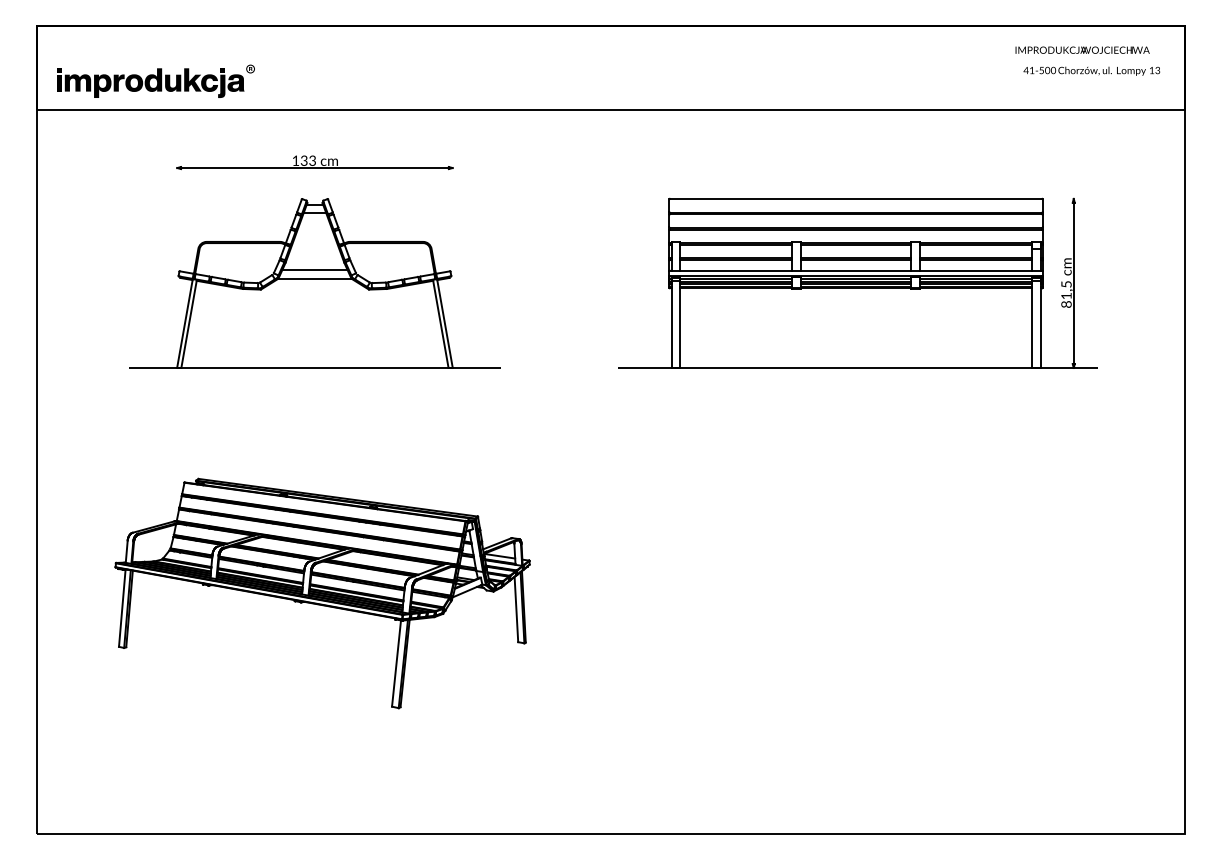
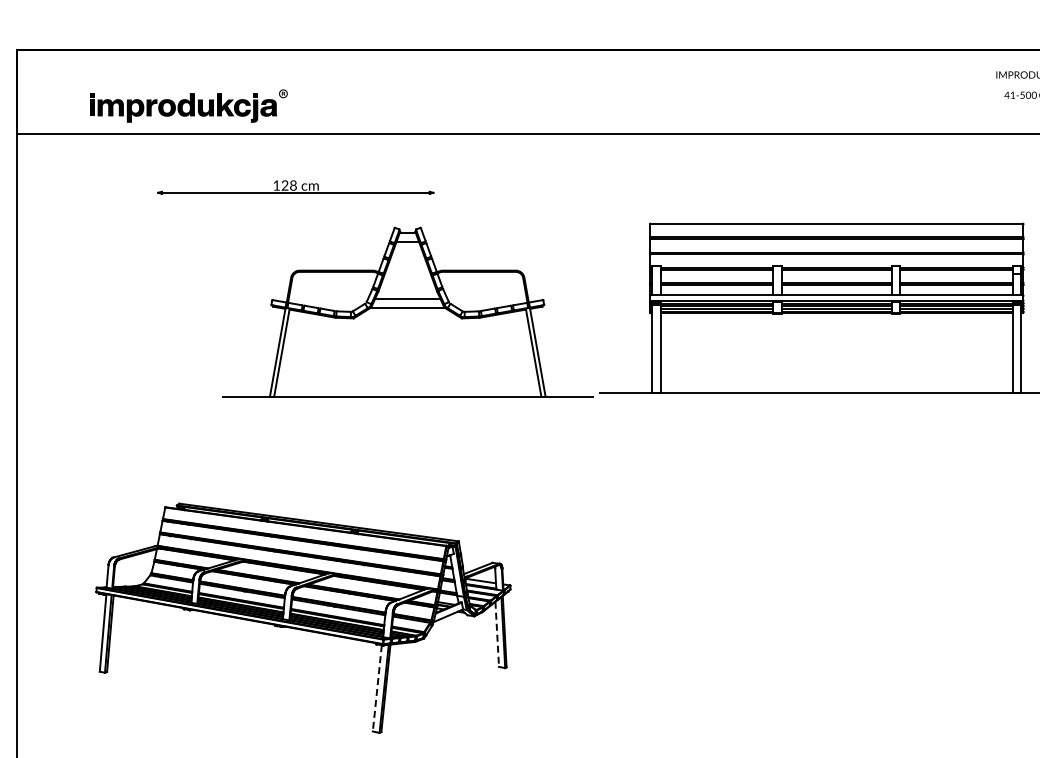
part: (155, 80) -> (188, 105), moved
text: (308, 160) -> (289, 185), 133 -> 128
part: (314, 283) -> (407, 312), moved
line: (516, 609) -> (497, 634), solid -> dashed
line: (396, 664) -> (377, 689), solid -> dashed

